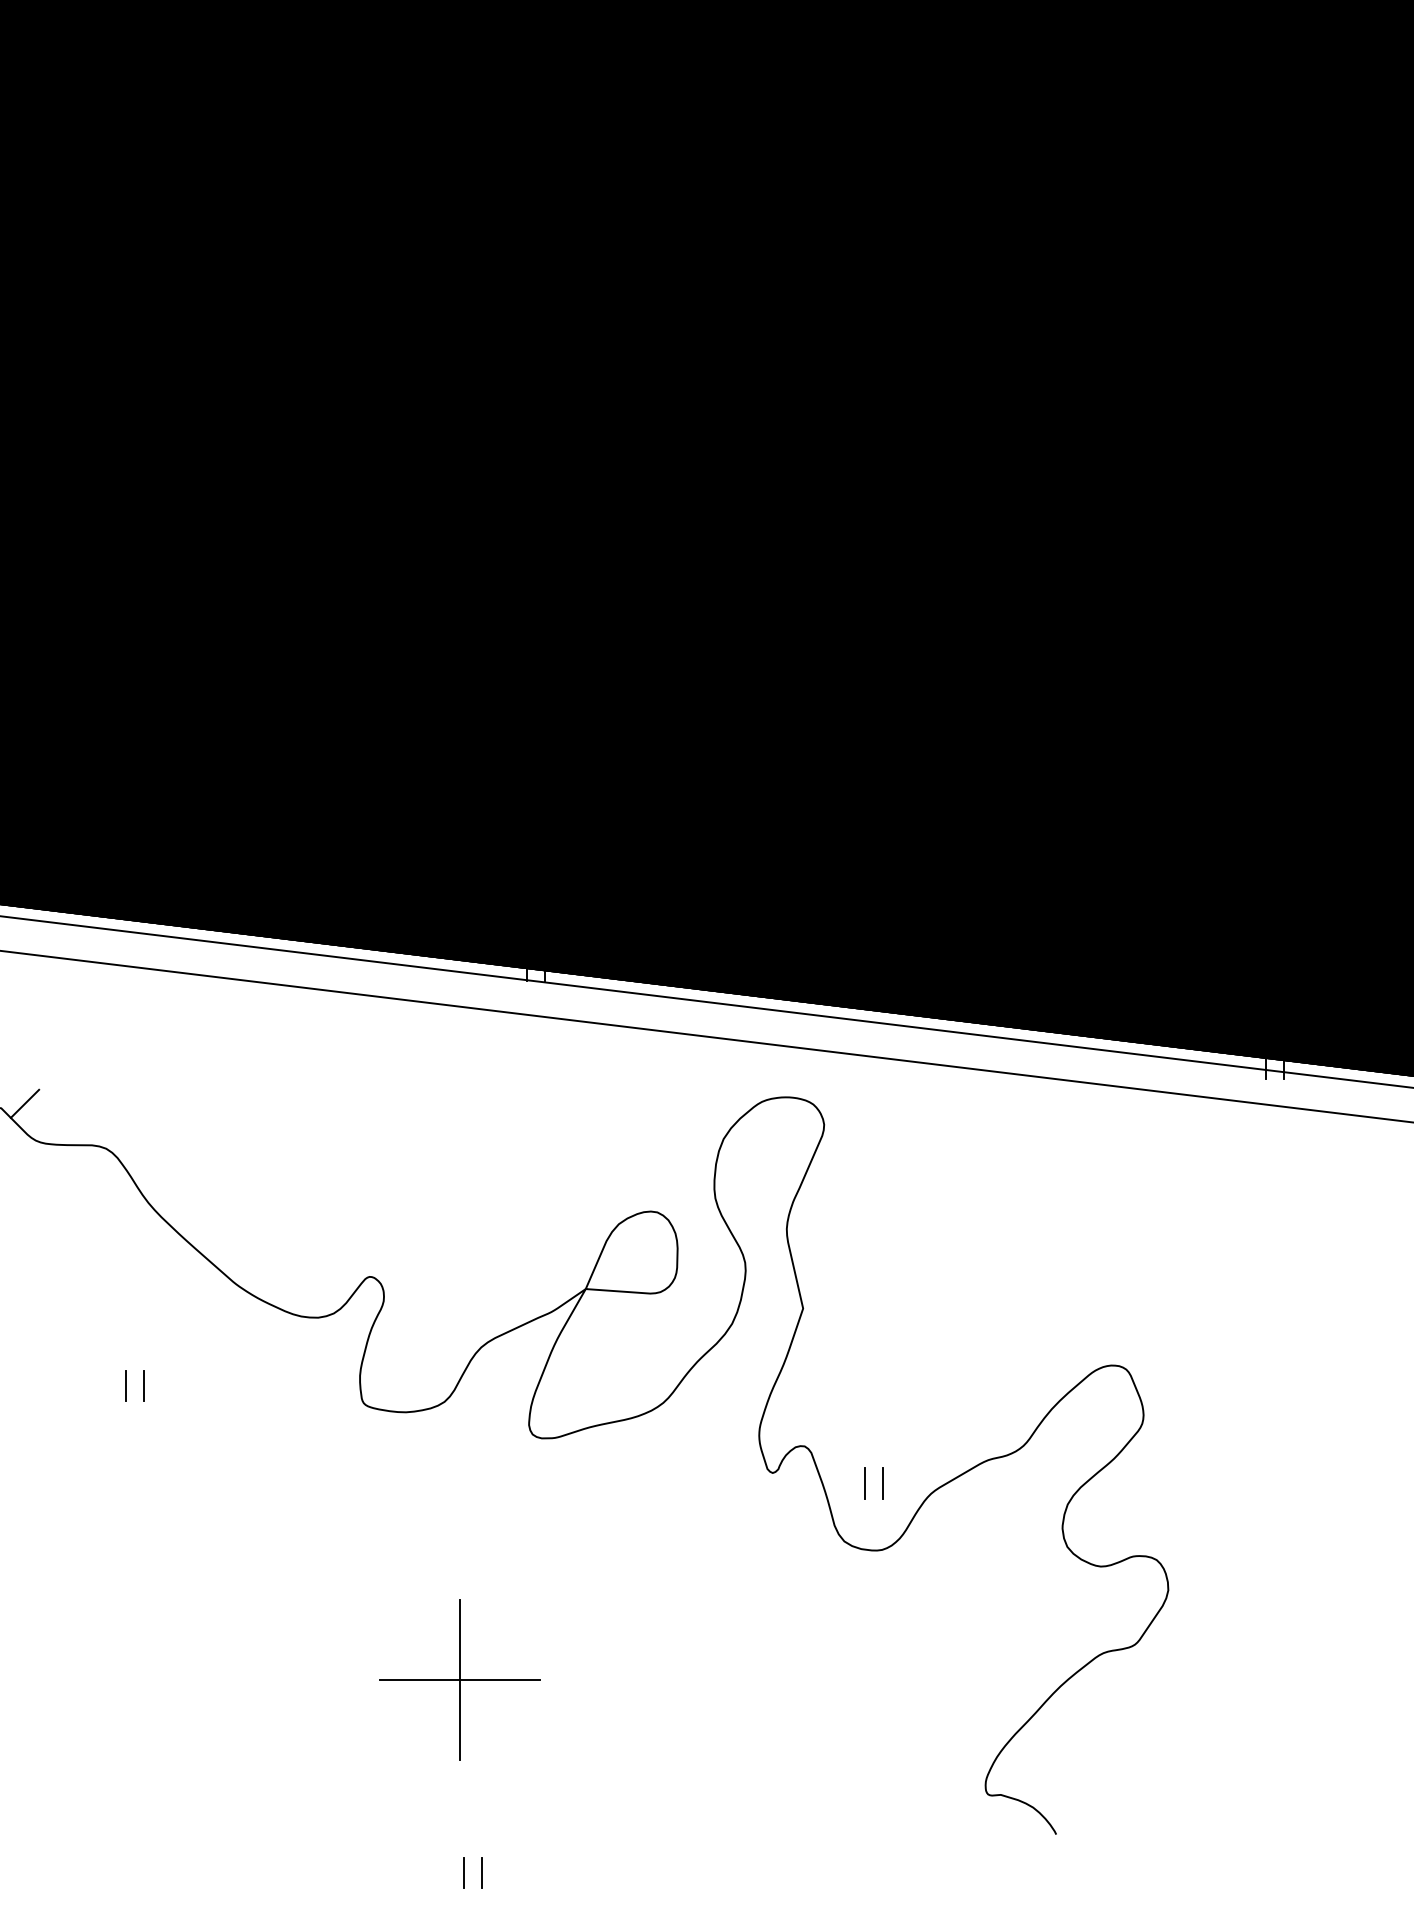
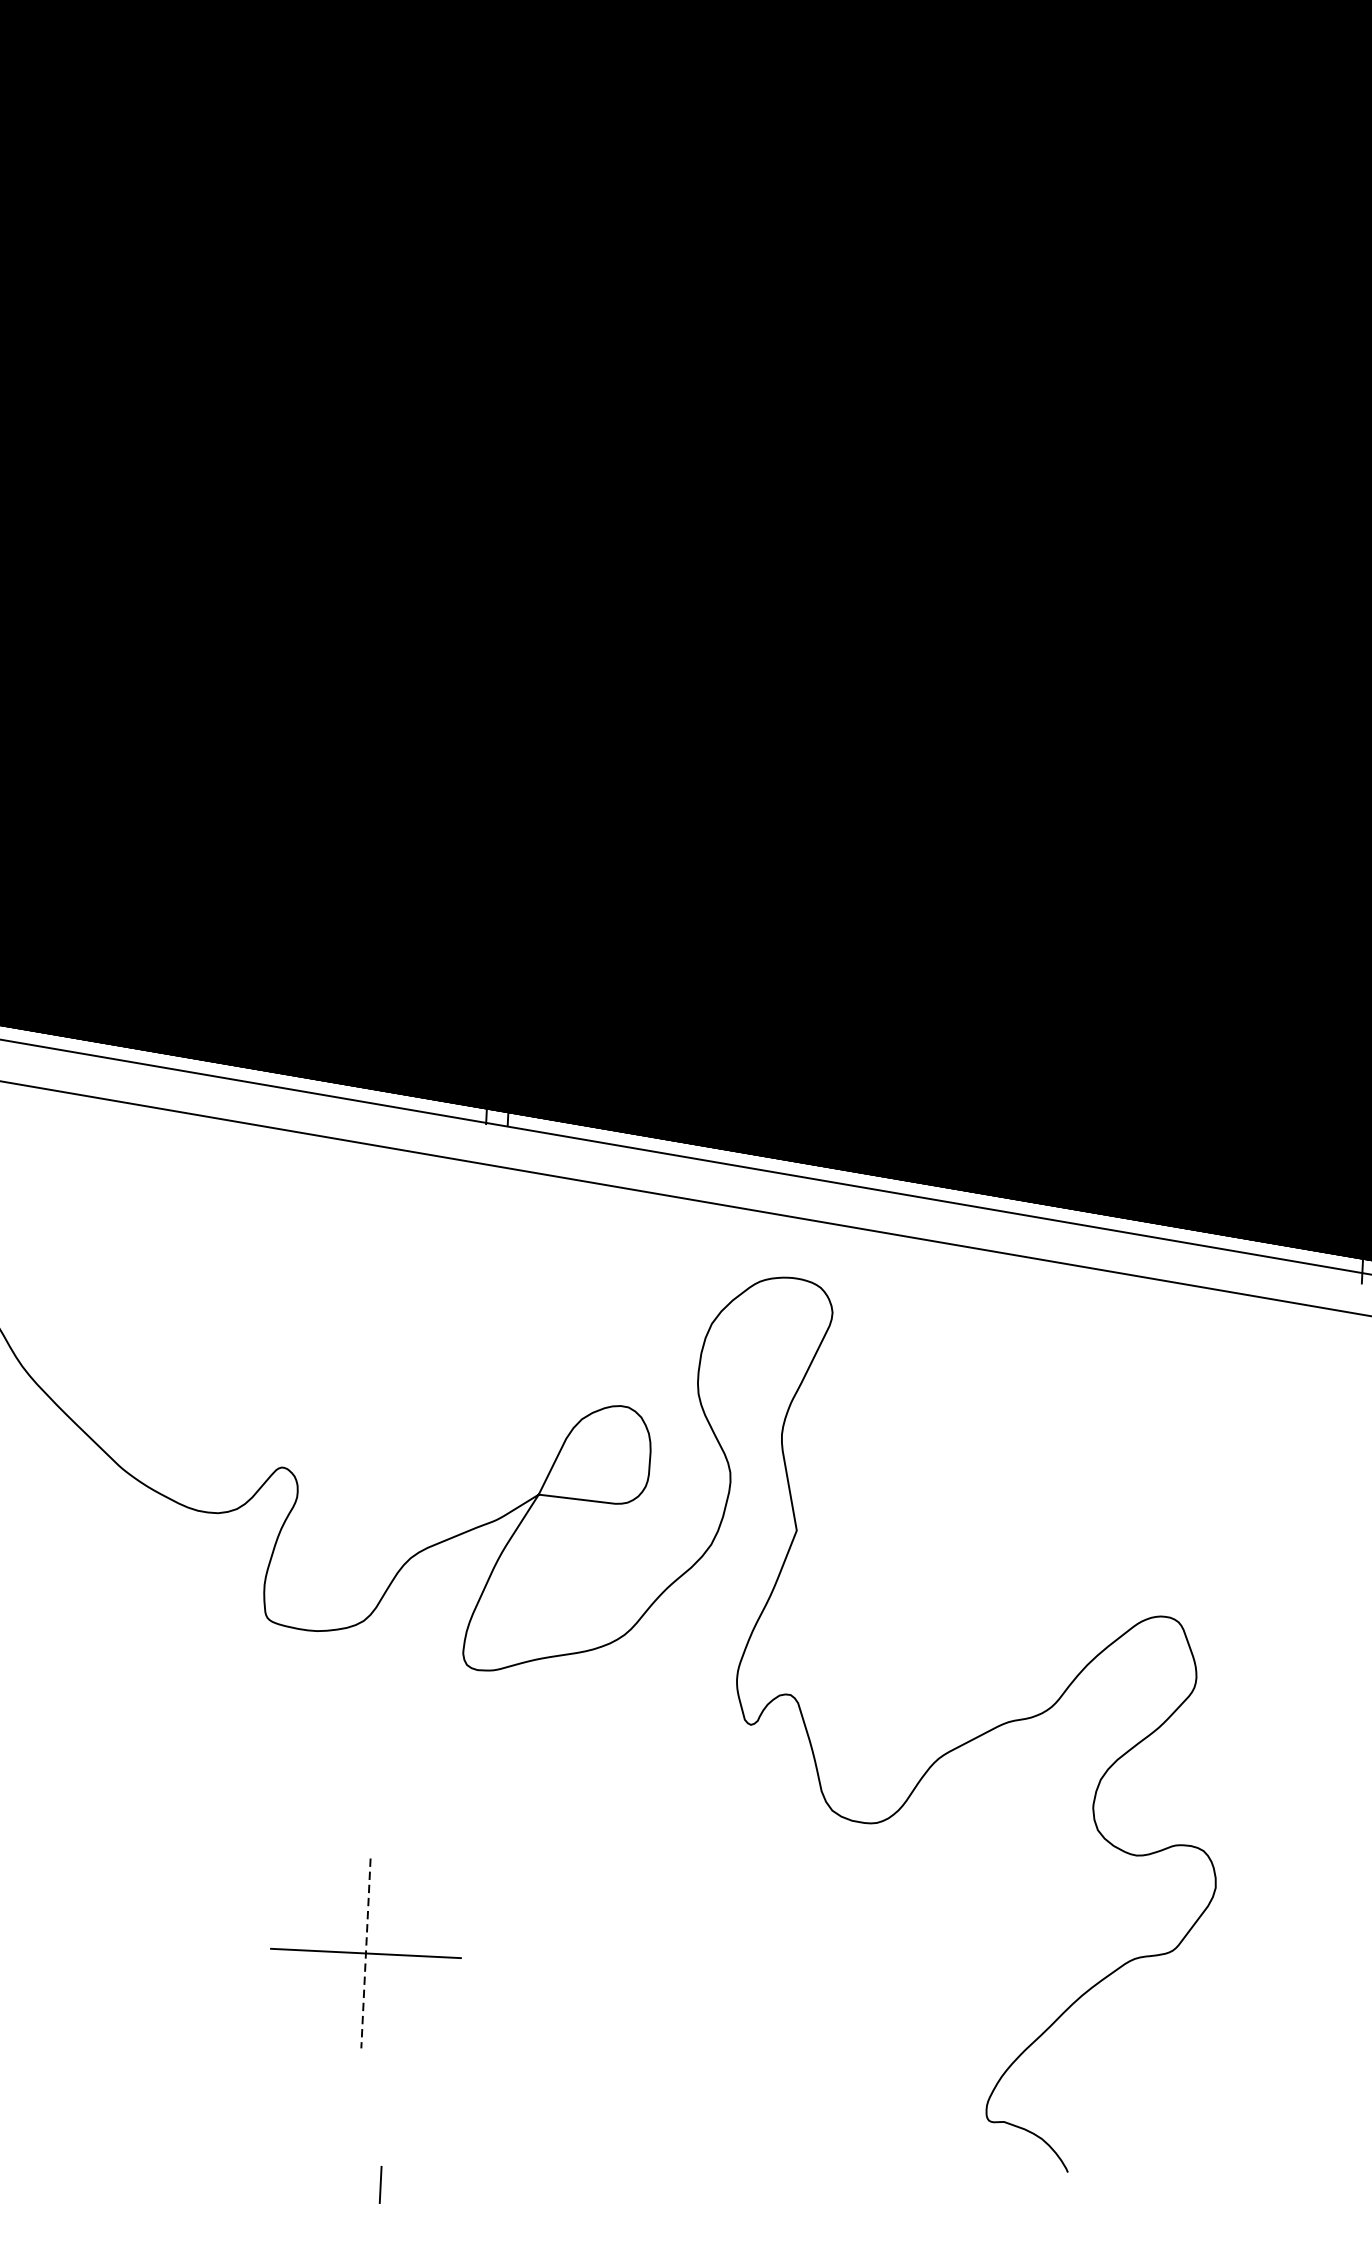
line: (143, 1385) -> (5, 1583), removed
line: (864, 1483) -> (859, 1742), removed
line: (882, 1483) -> (881, 1743), removed
line: (459, 1680) -> (365, 1953), solid -> dashed
line: (463, 1872) -> (358, 2183), removed

